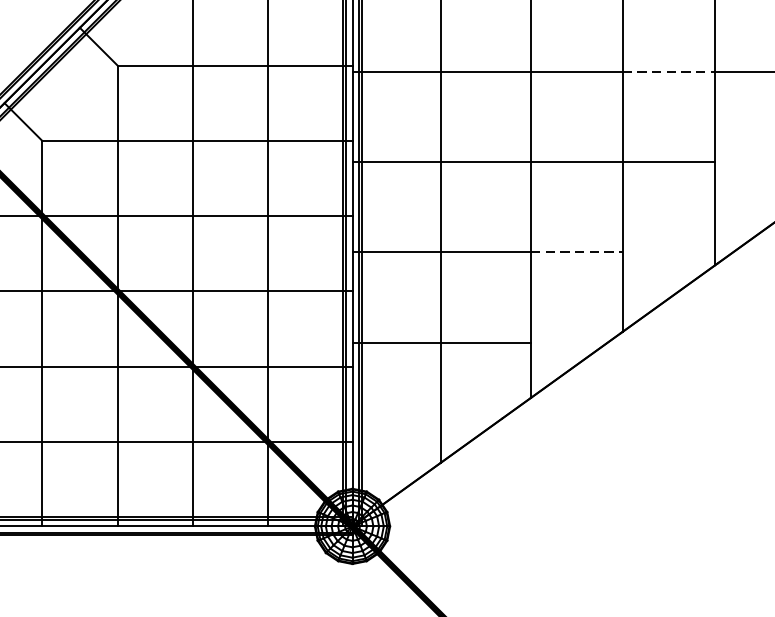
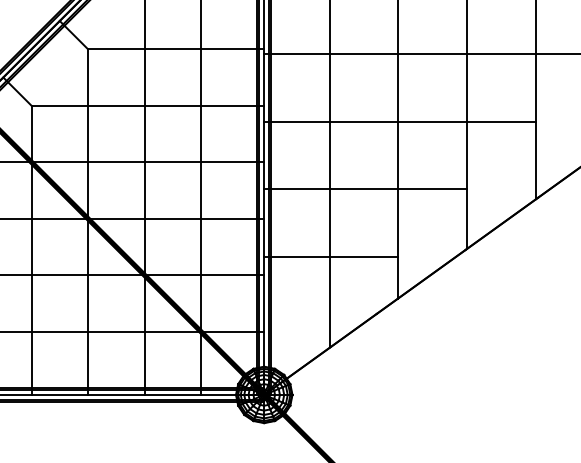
line: (668, 71) -> (501, 53), dashed -> solid
line: (576, 252) -> (432, 189), dashed -> solid

